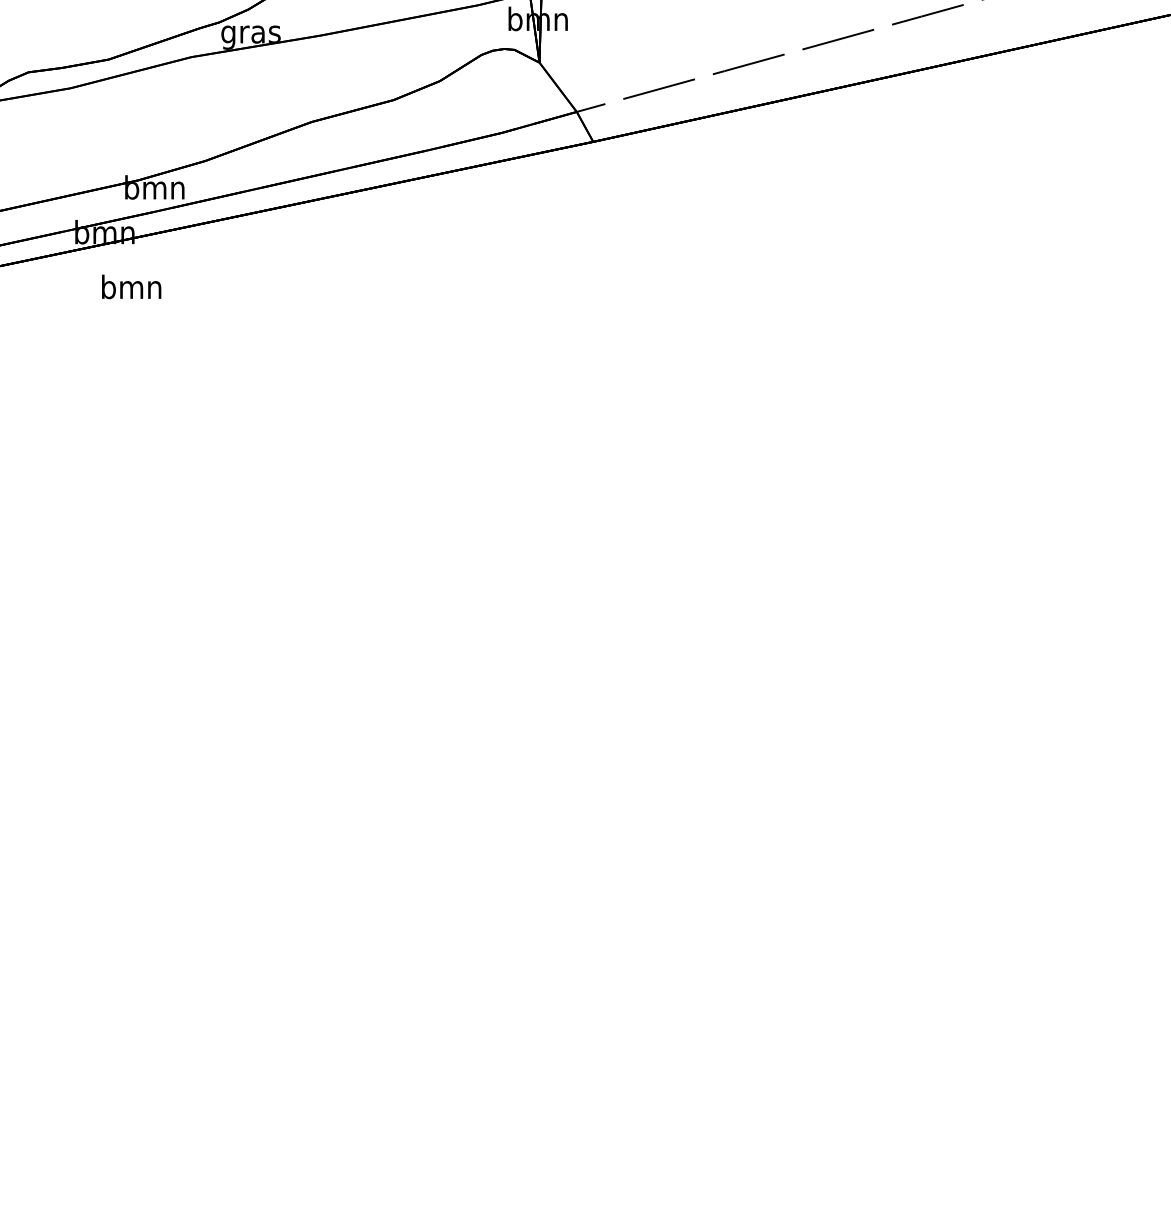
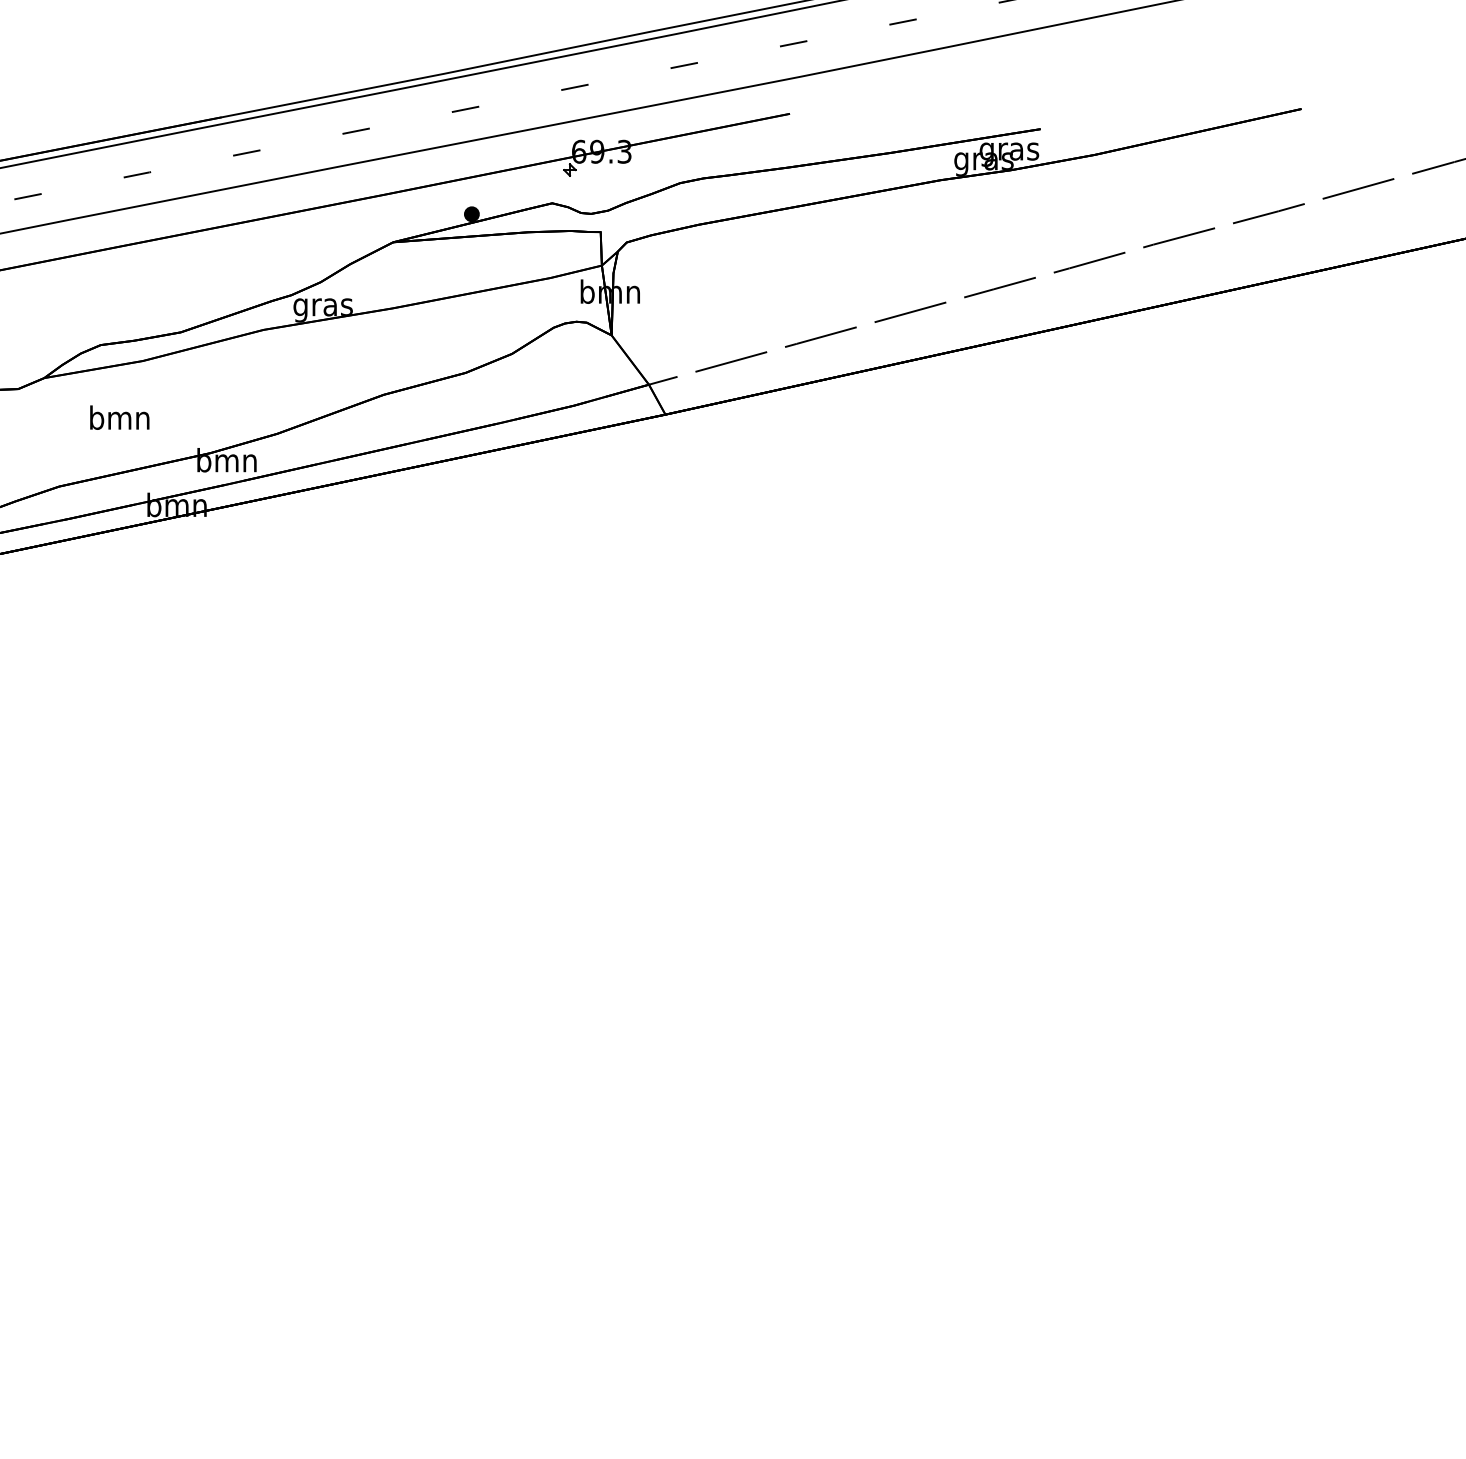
text: (131, 286) -> (119, 417), moved

